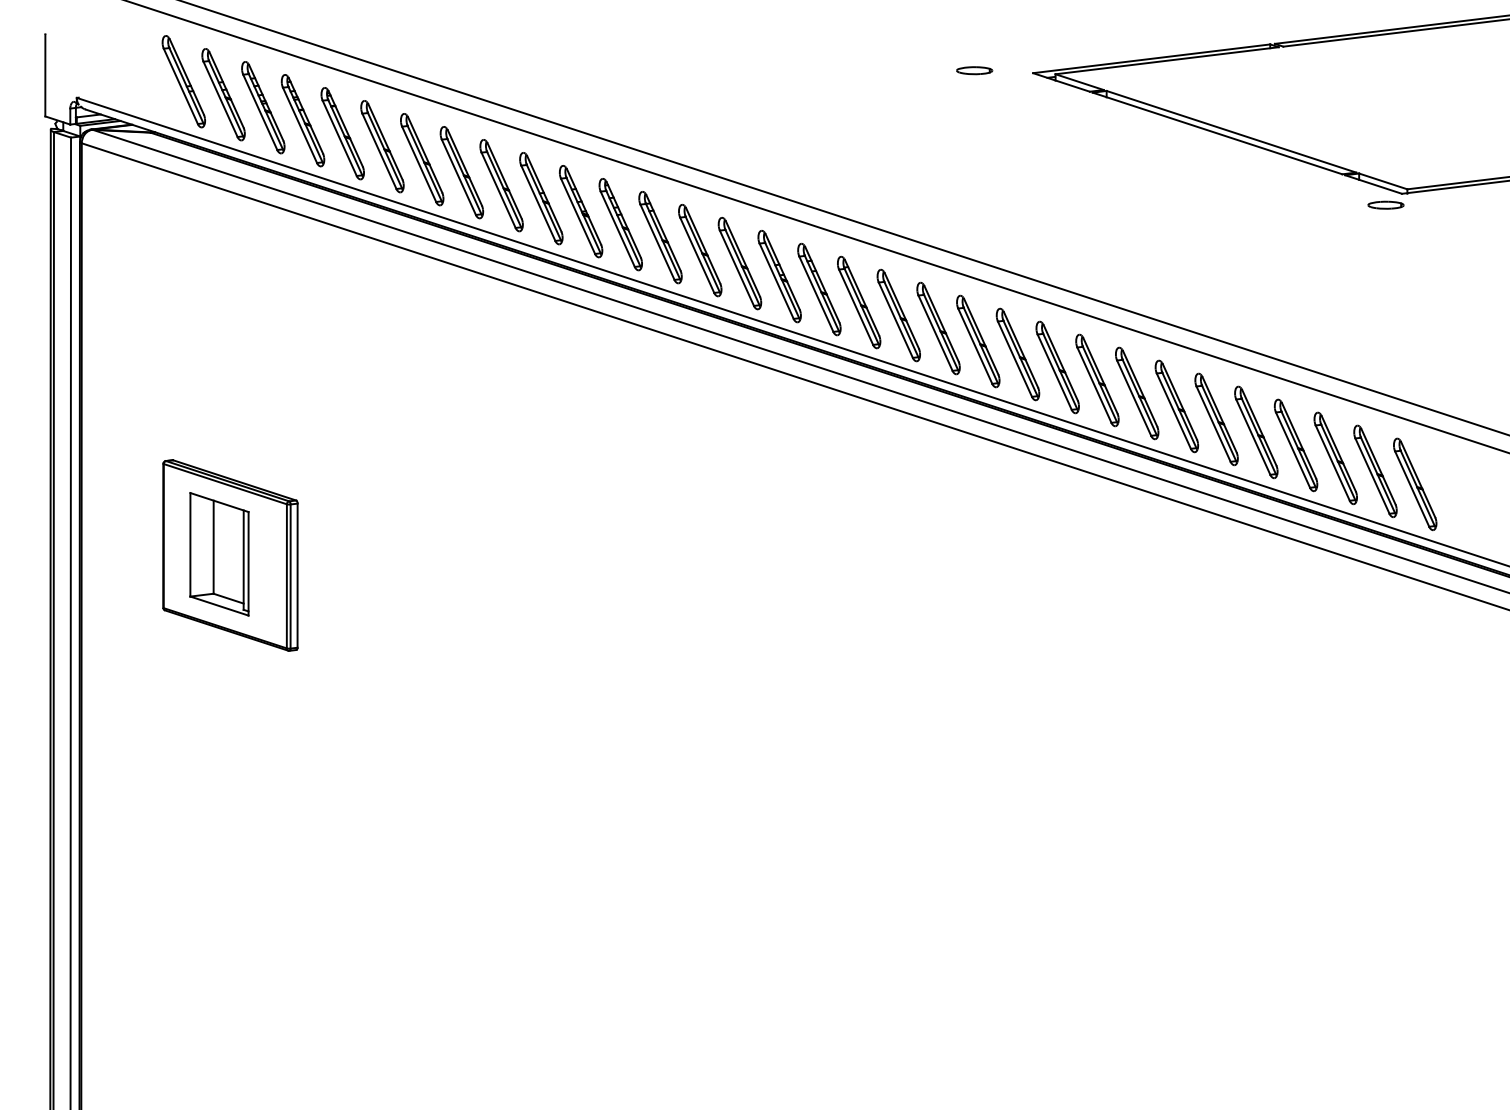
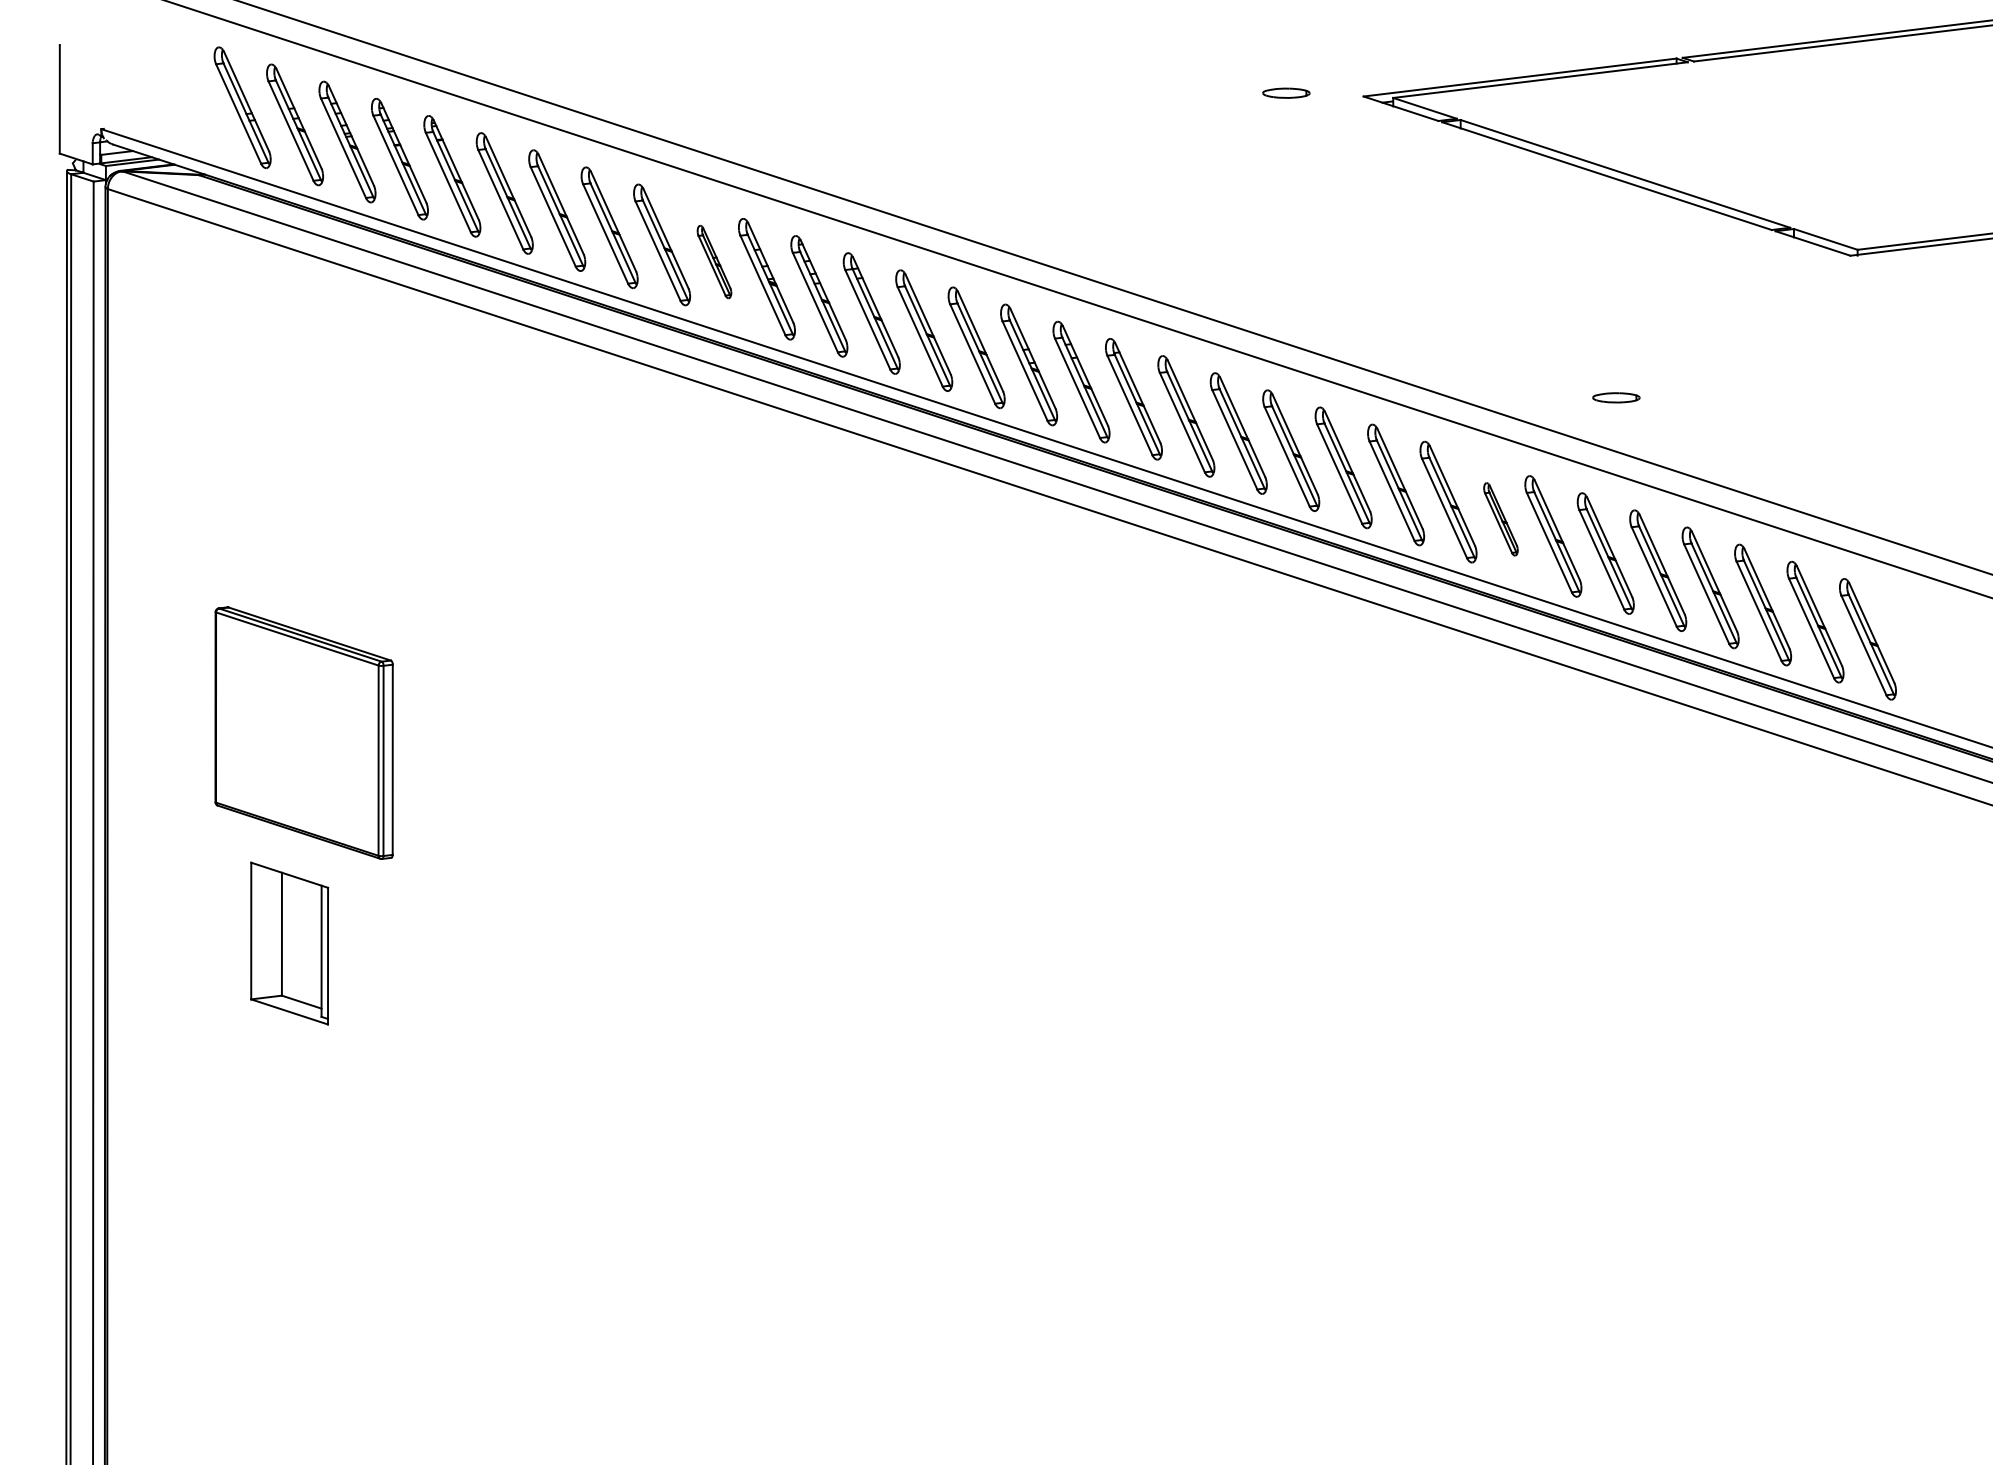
part: (541, 198) -> (714, 261), size x0.6
part: (1386, 204) -> (1616, 397), moved
part: (1136, 393) -> (1500, 519), size x0.6
part: (219, 554) -> (289, 943), moved

